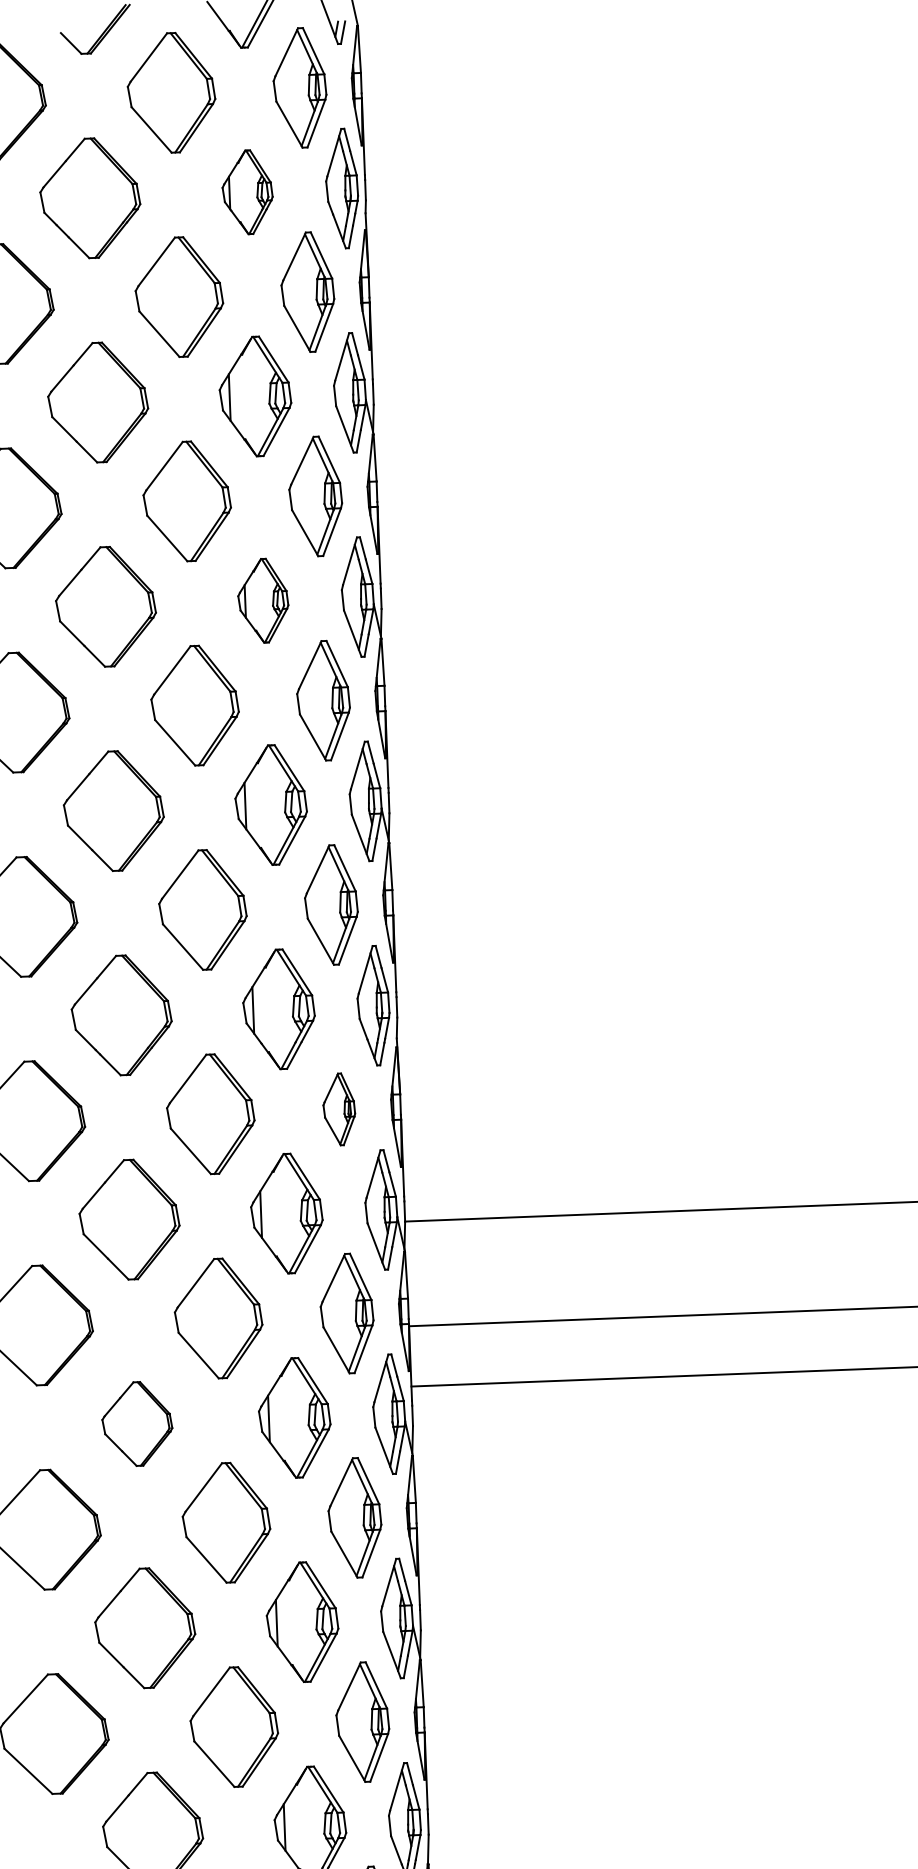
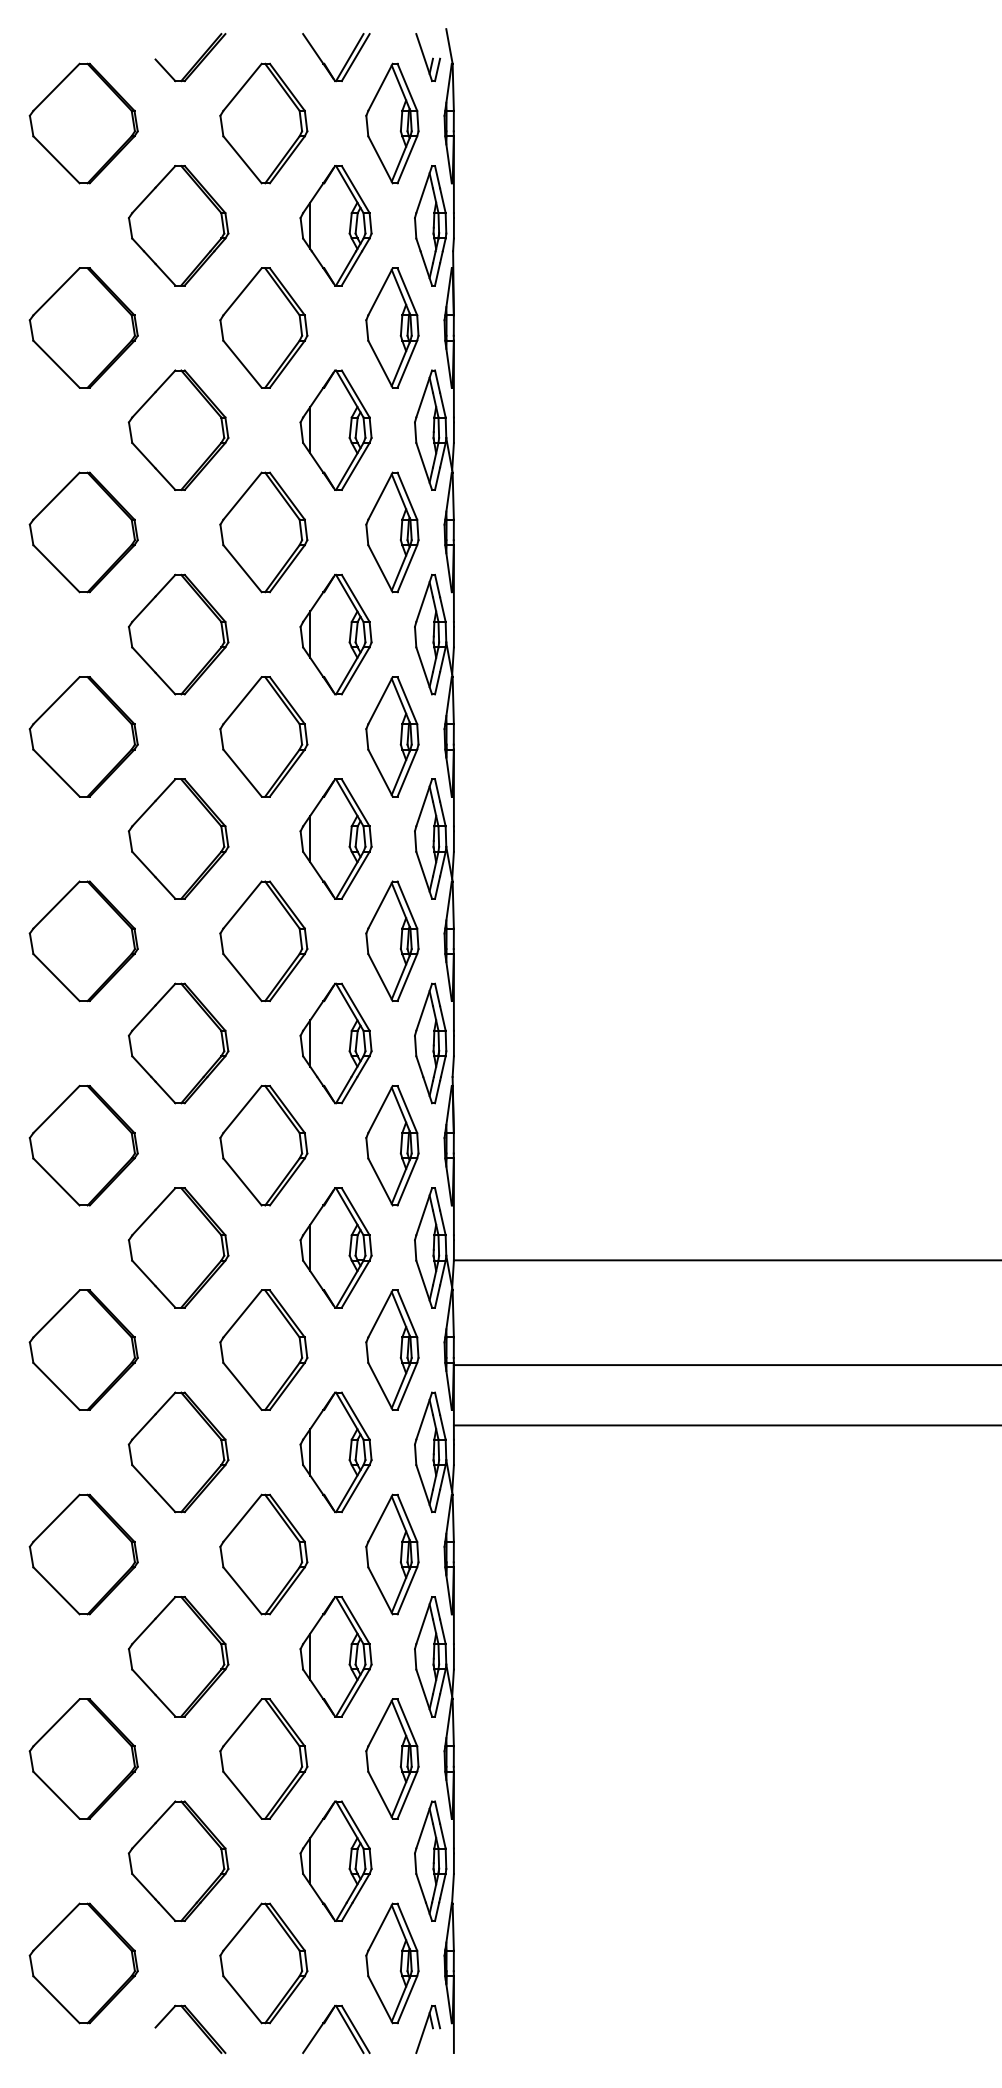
part: (247, 192) -> (335, 225), size x1.43
part: (262, 600) -> (335, 634), size x1.43
part: (339, 1109) -> (392, 1145), size x1.67
part: (137, 1424) -> (178, 1452), size x1.43

